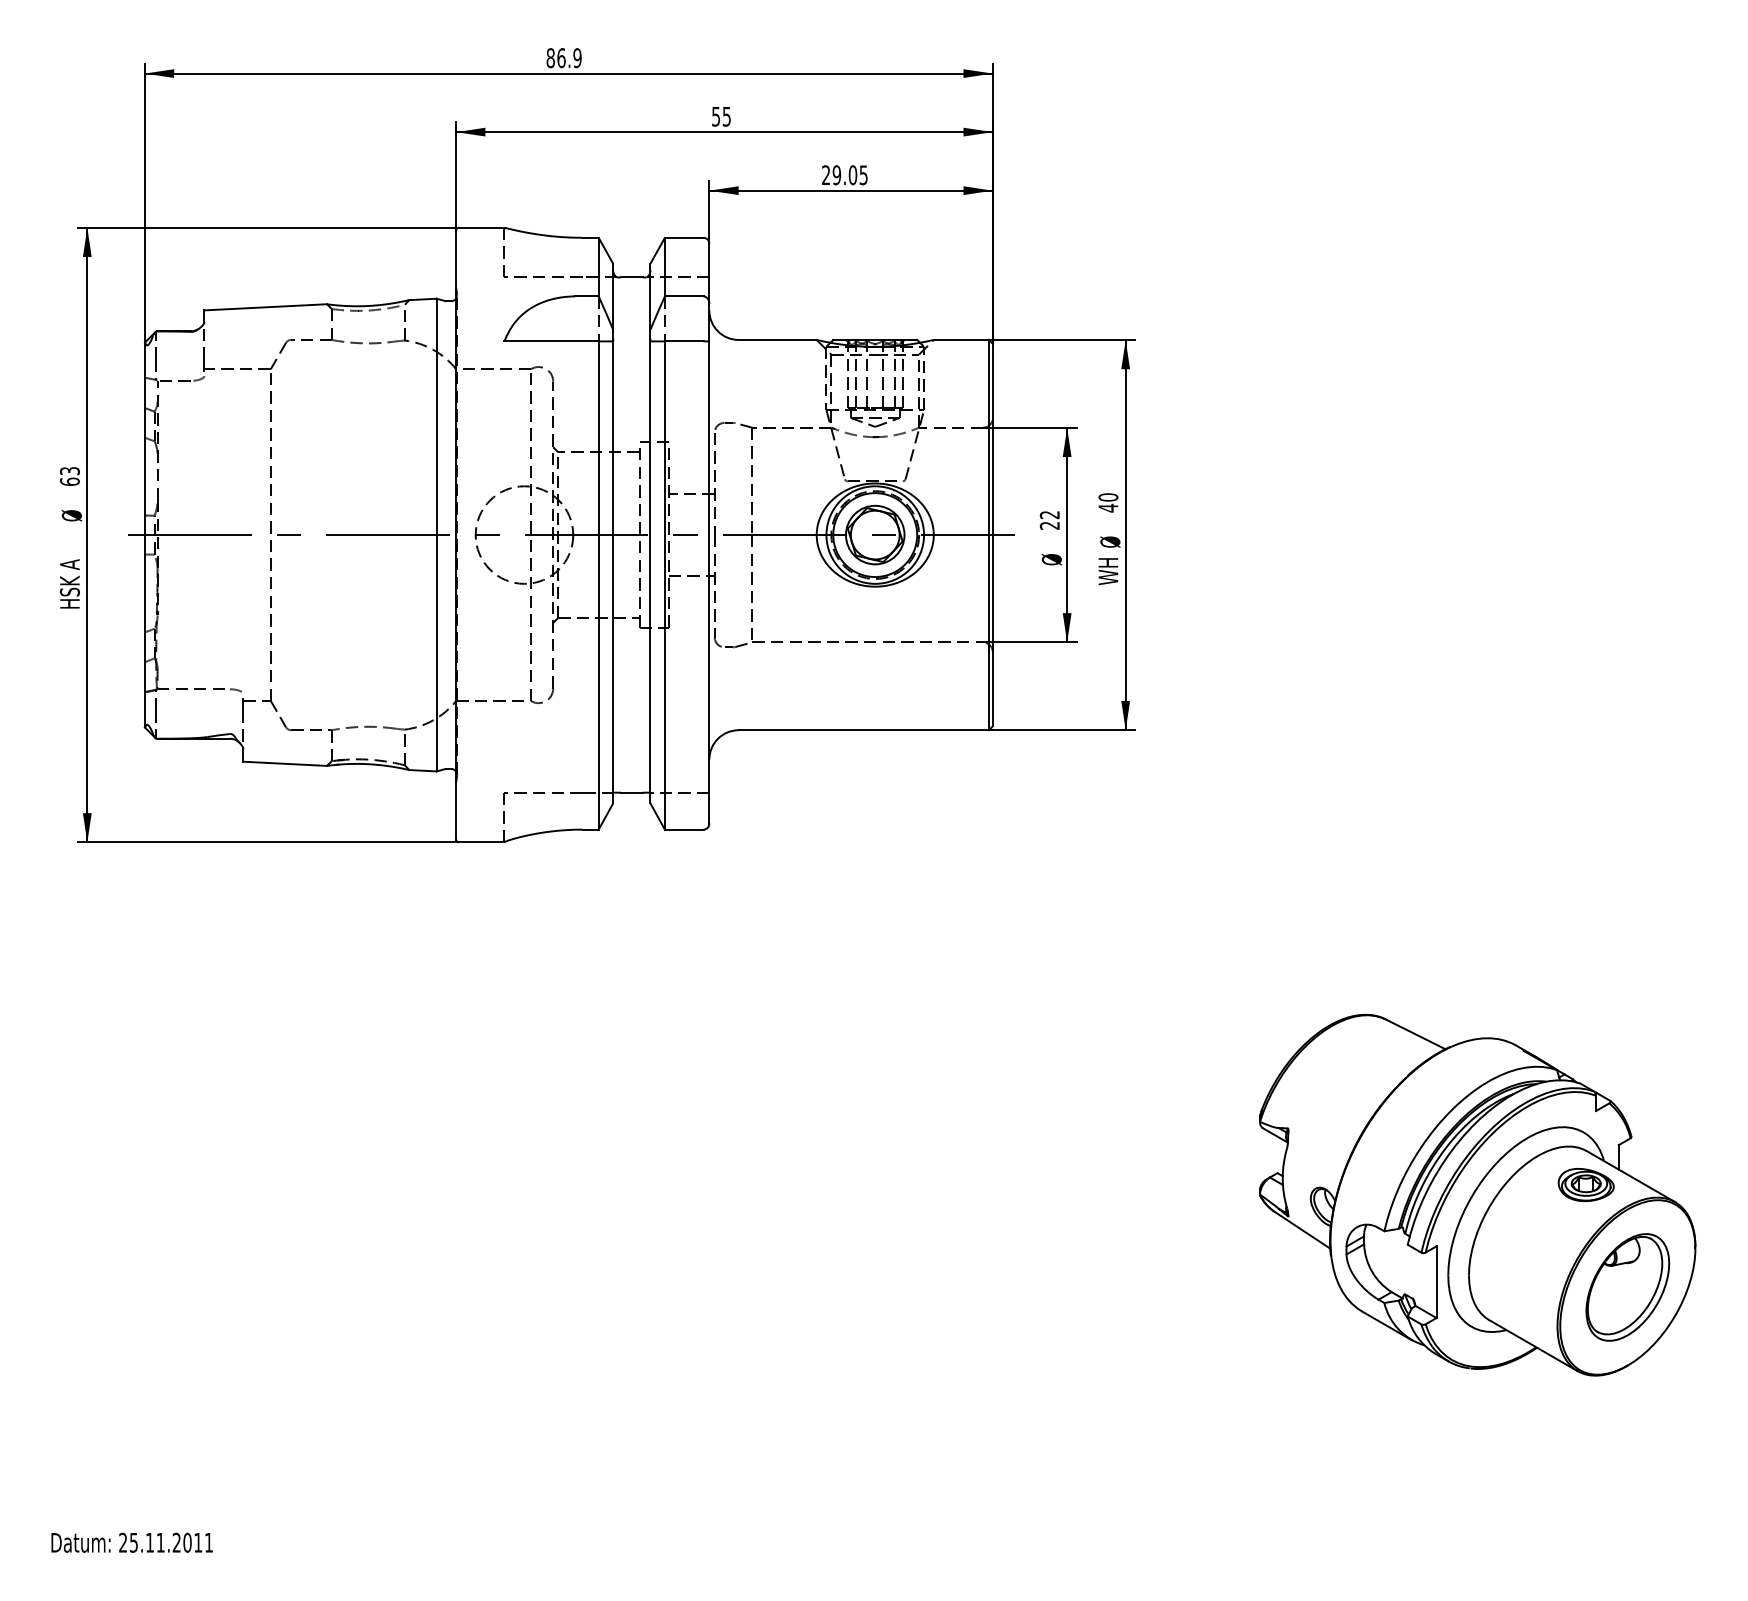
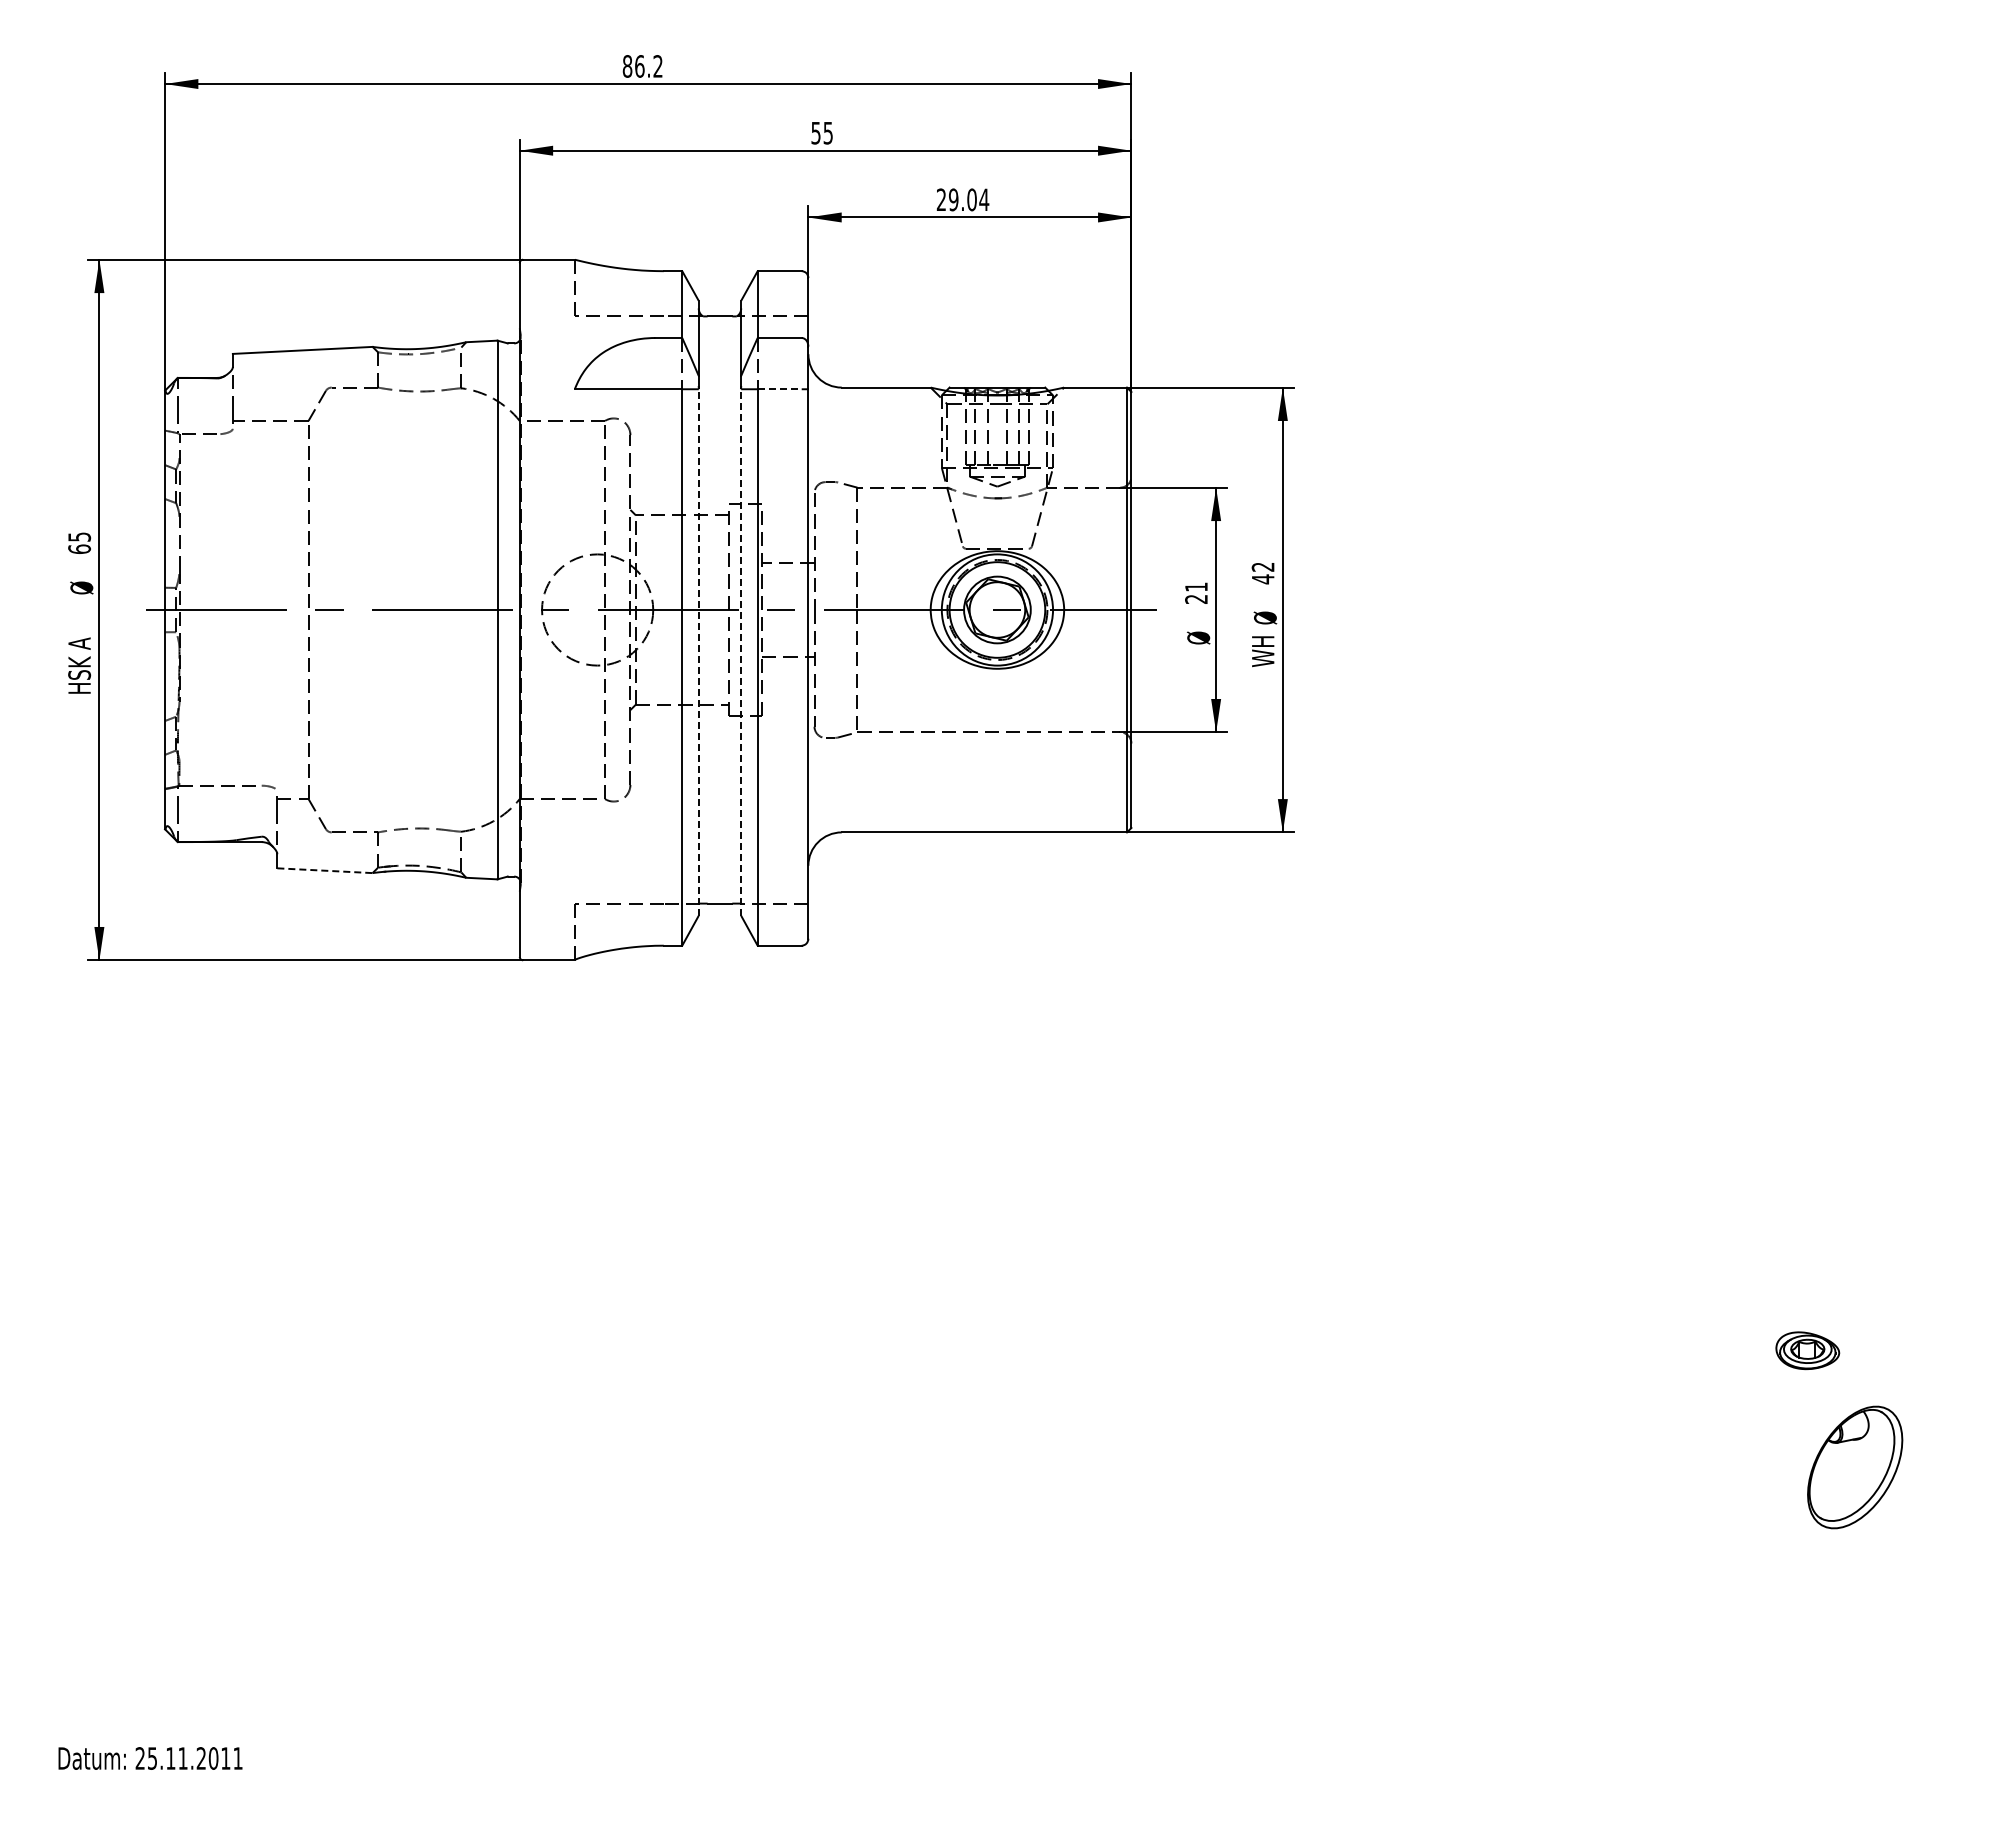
text: (577, 58) -> (657, 66), 86.9 -> 86.2
text: (863, 174) -> (984, 199), 29.05 -> 29.04
line: (684, 341) -> (780, 389), solid -> dashed
text: (69, 470) -> (79, 536), 63 -> 65
text: (1107, 496) -> (1262, 566), 40 -> 42
text: (1049, 514) -> (1196, 586), 22 -> 21
line: (612, 572) -> (698, 652), solid -> dashed
line: (650, 572) -> (741, 652), solid -> dashed
line: (285, 763) -> (325, 870), solid -> dashed
part: (1478, 1194) -> (1684, 1361), removed

